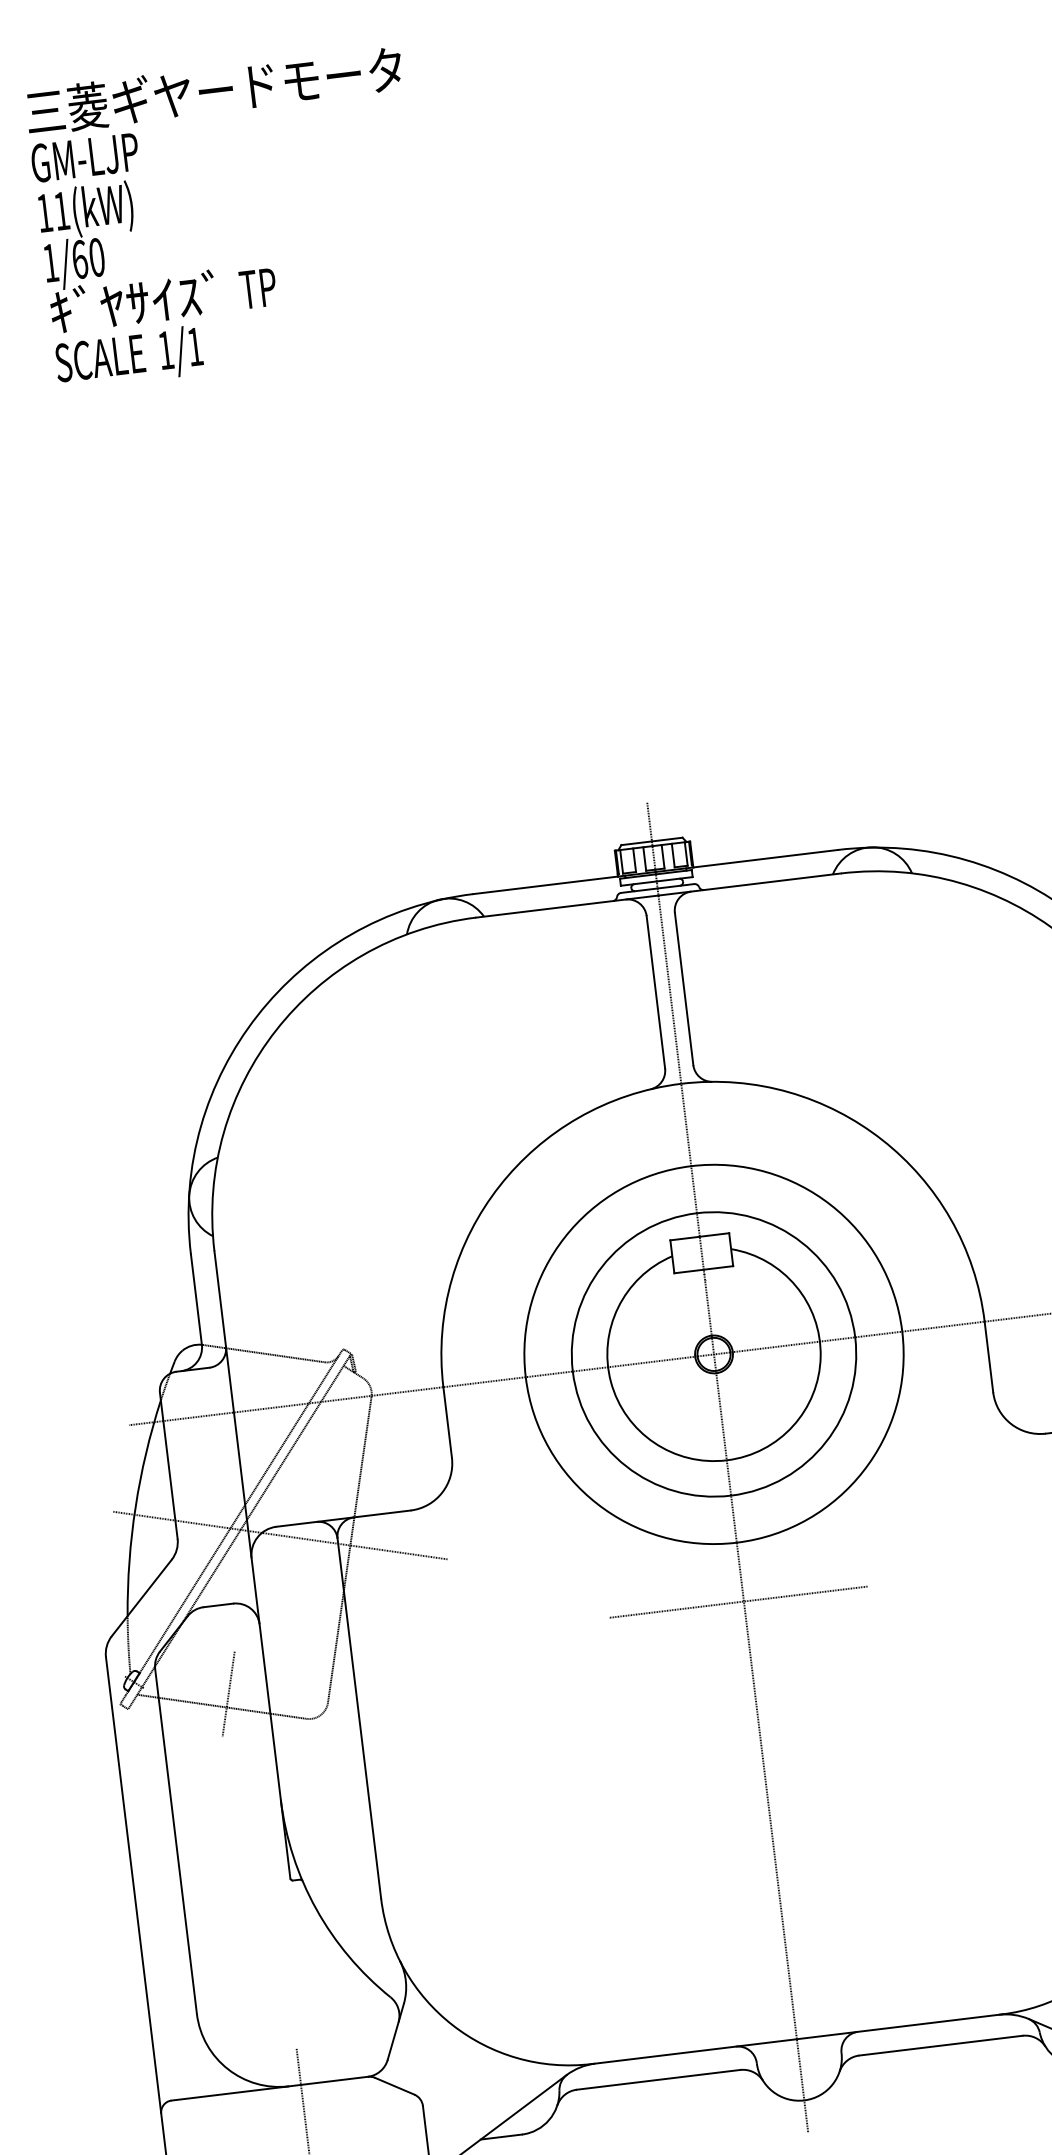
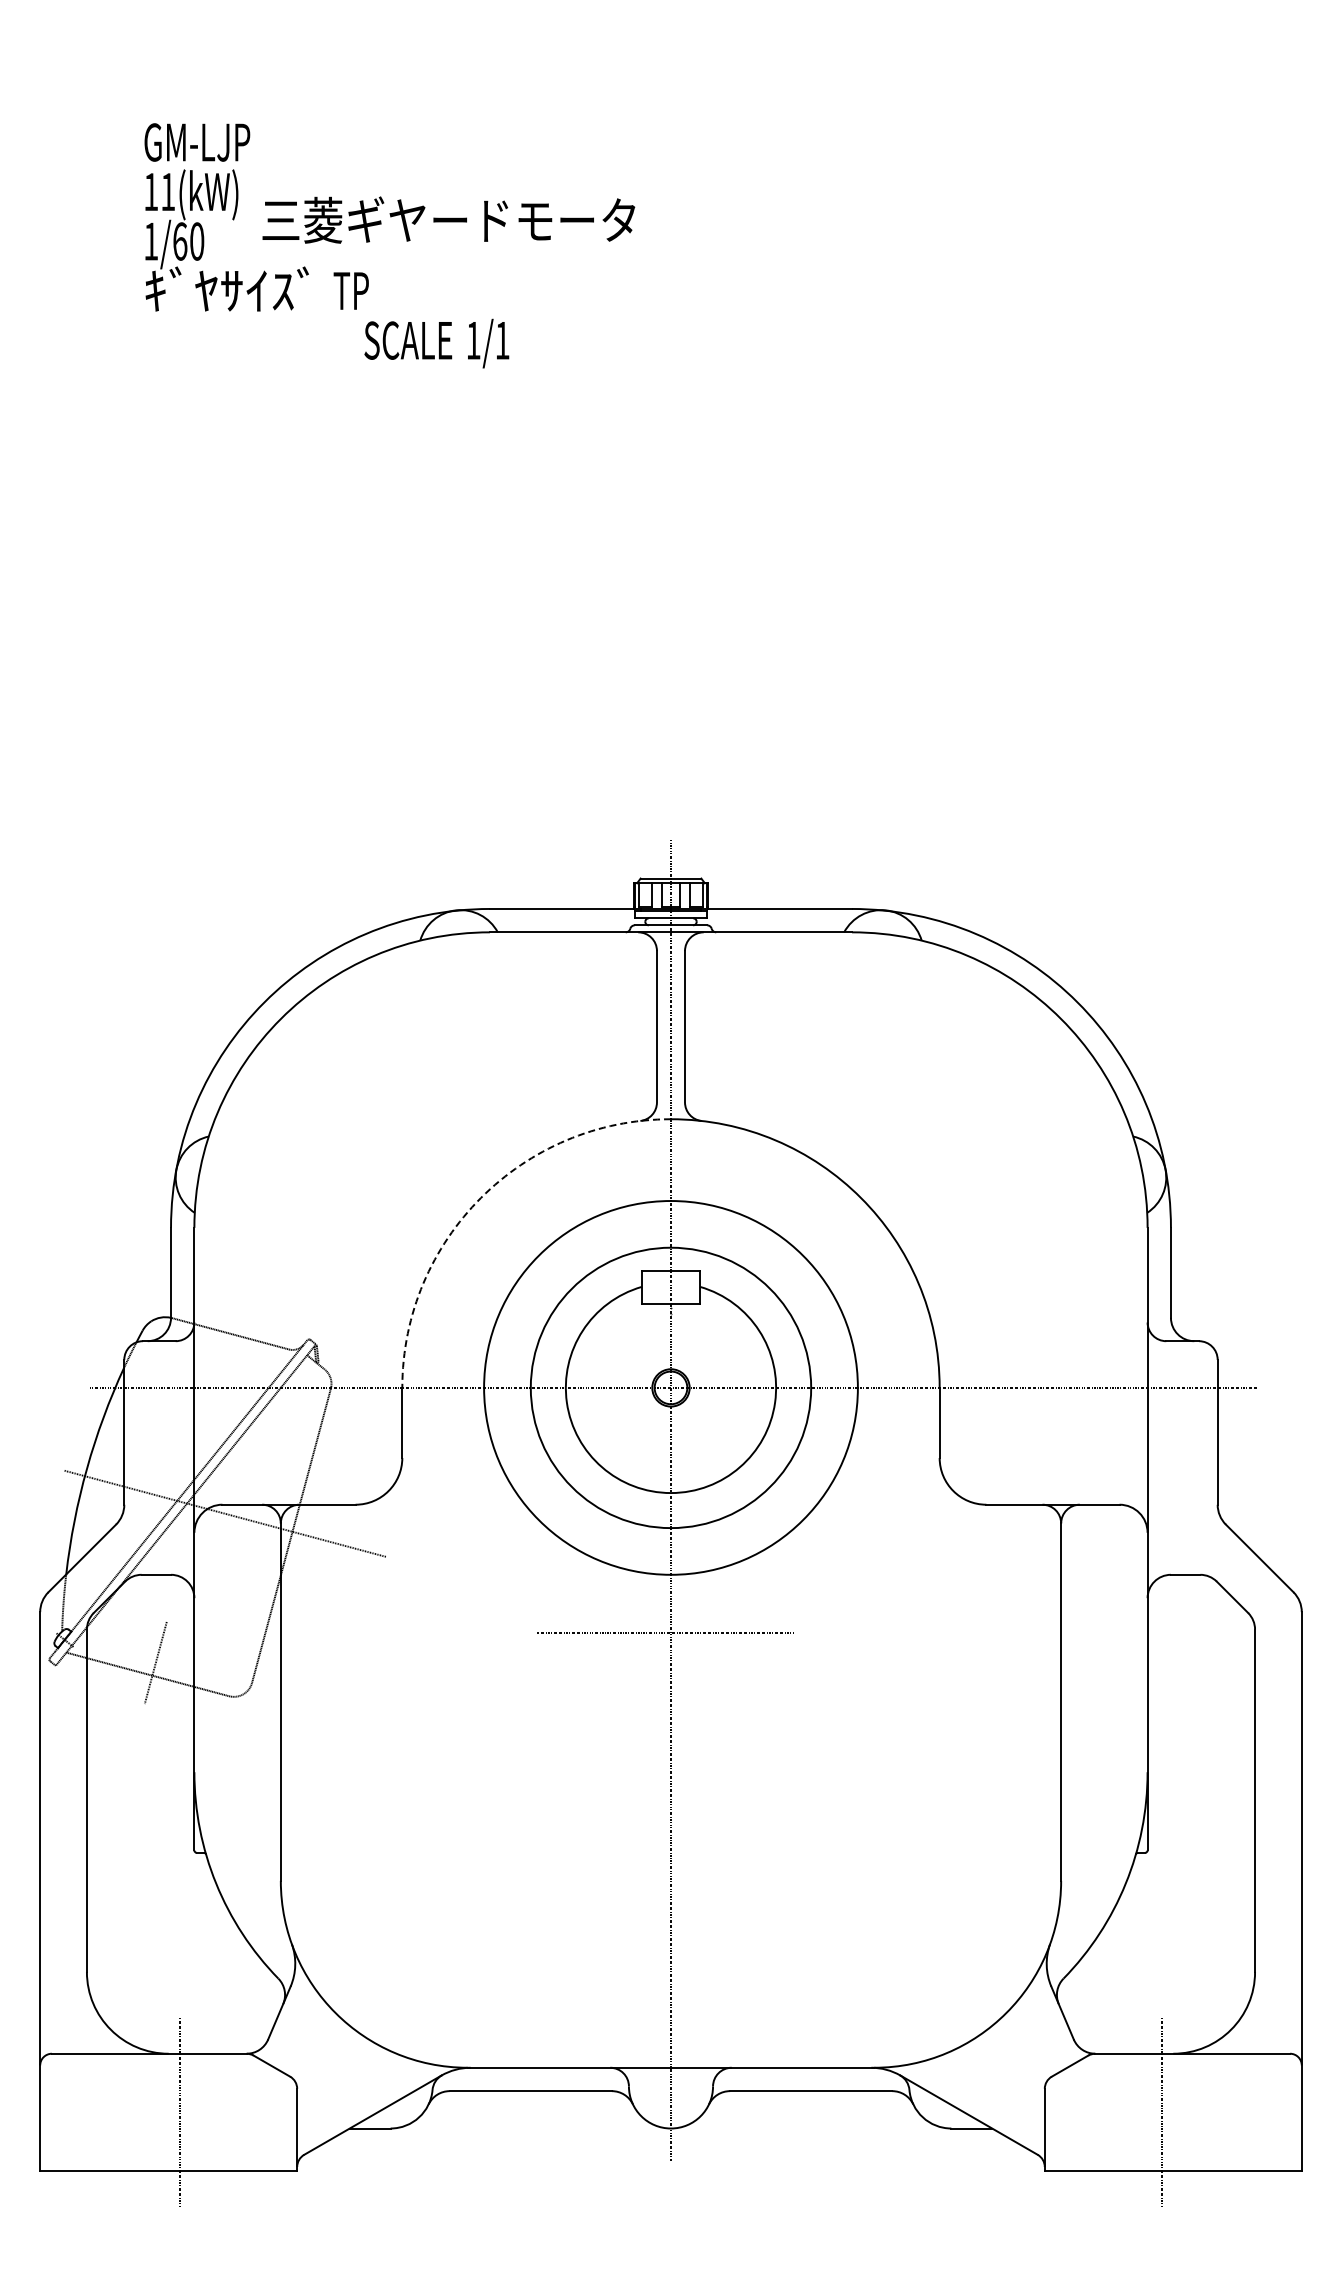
text: (214, 90) -> (448, 219), moved
text: (128, 357) -> (436, 343), moved
arc: (499, 1185) -> (481, 1197), solid -> dashed

